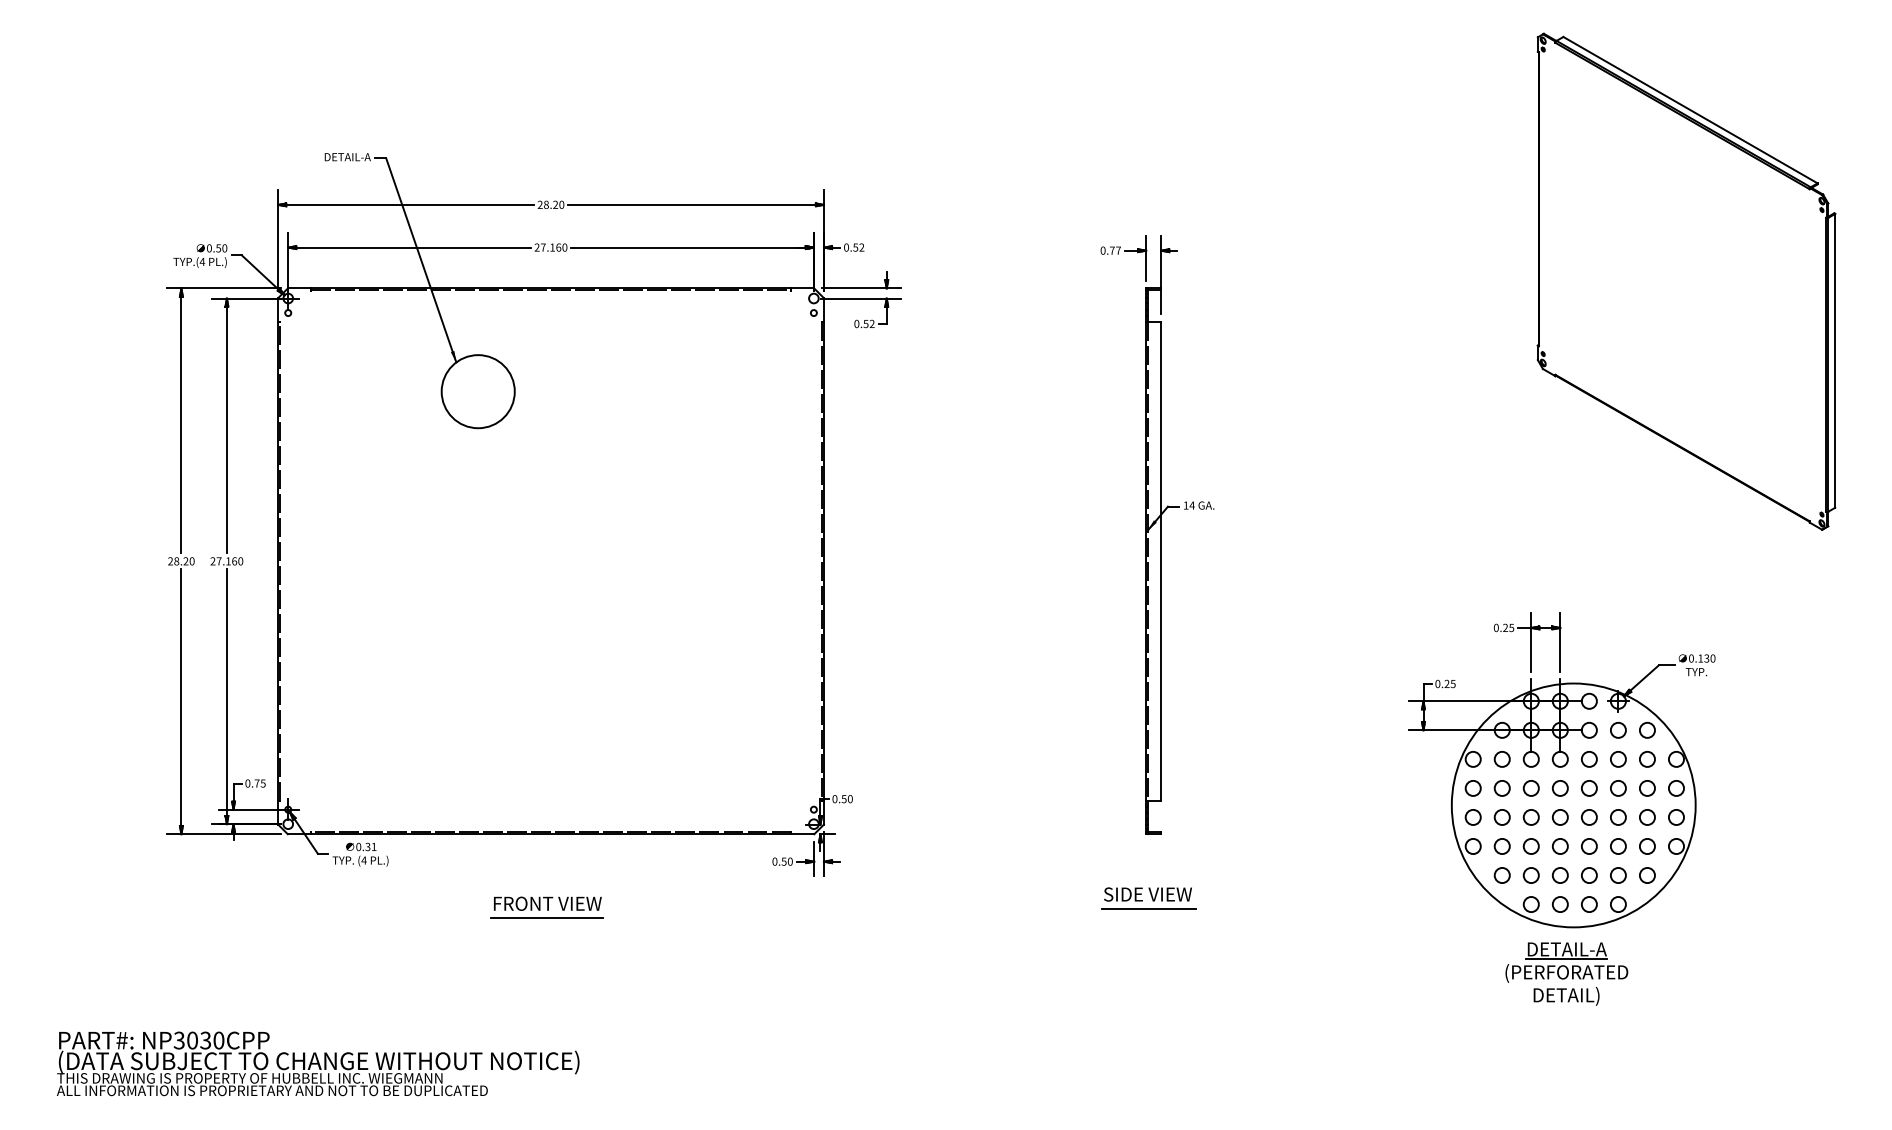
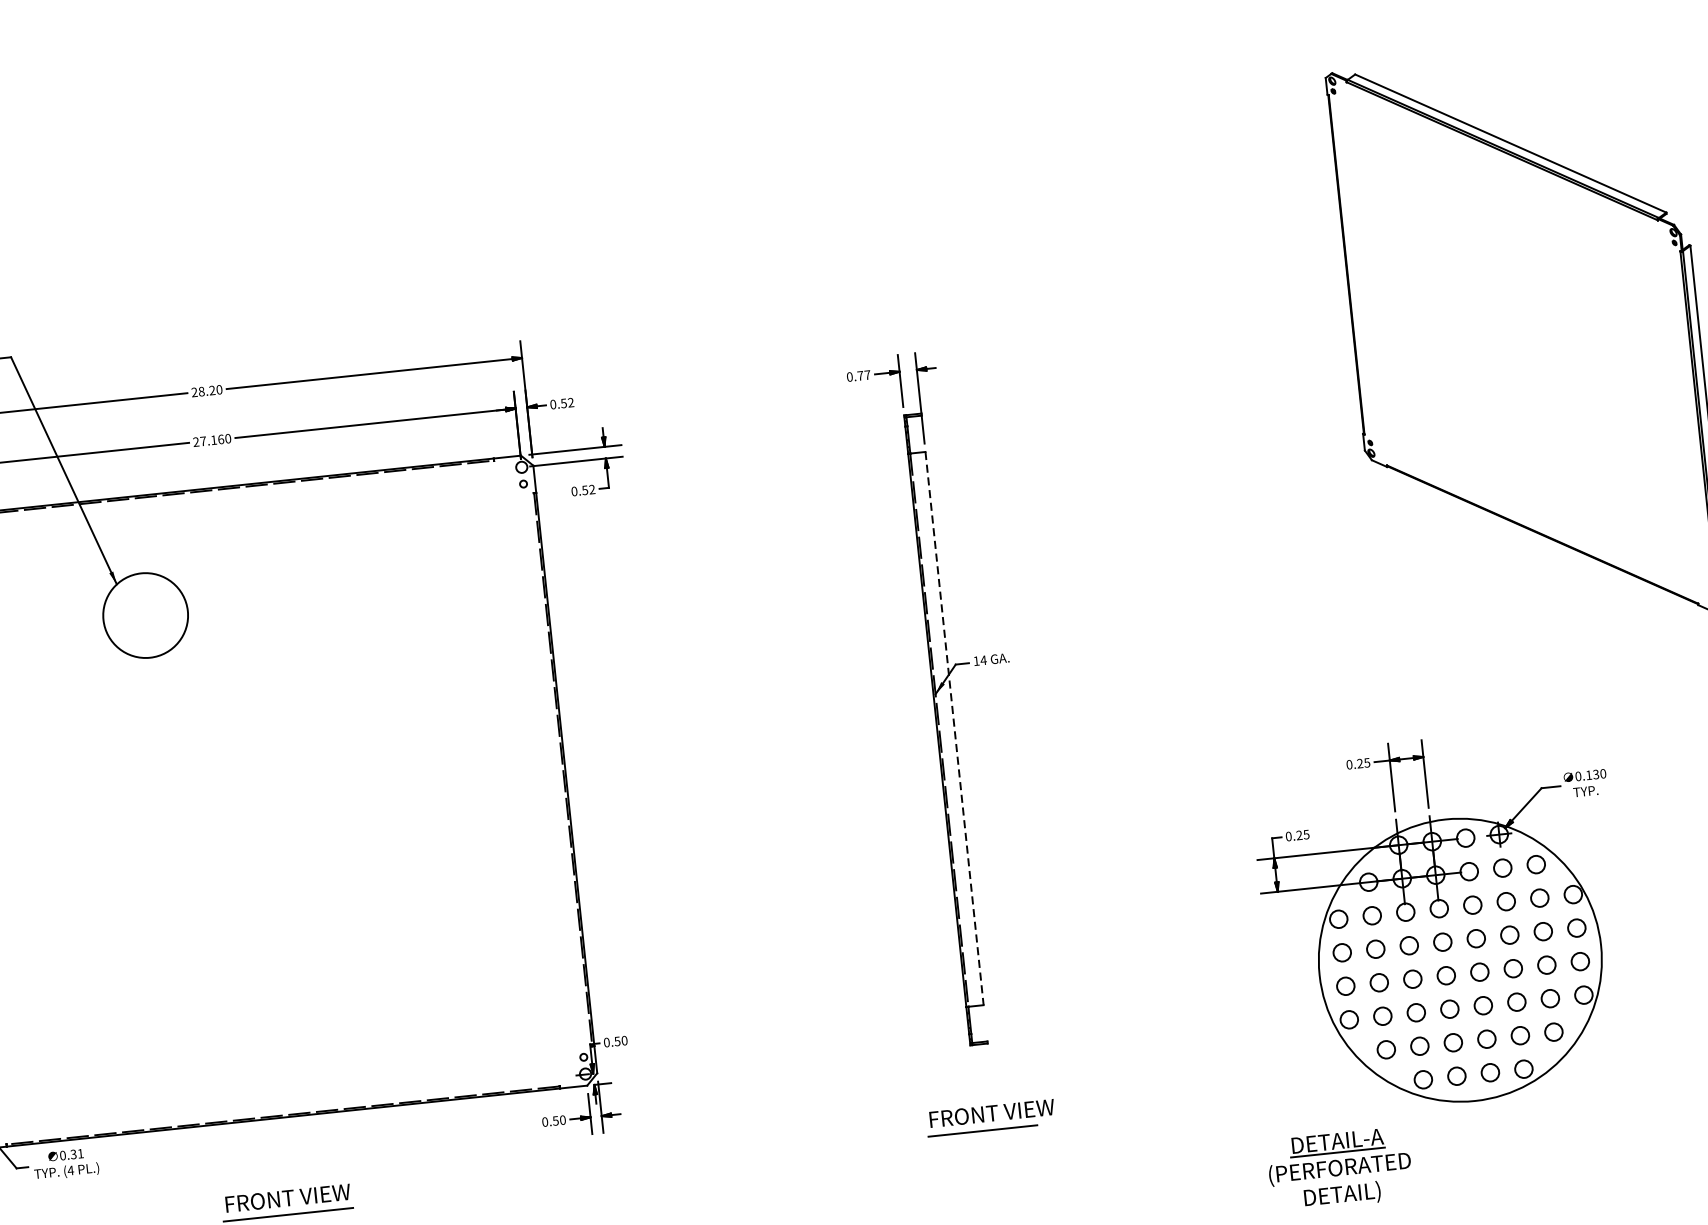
line: (1161, 561) -> (954, 728), solid -> dashed
text: (1158, 894) -> (991, 1113), SIDE VIEW -> FRONT VIEW
part: (1566, 973) -> (1339, 1169), moved

